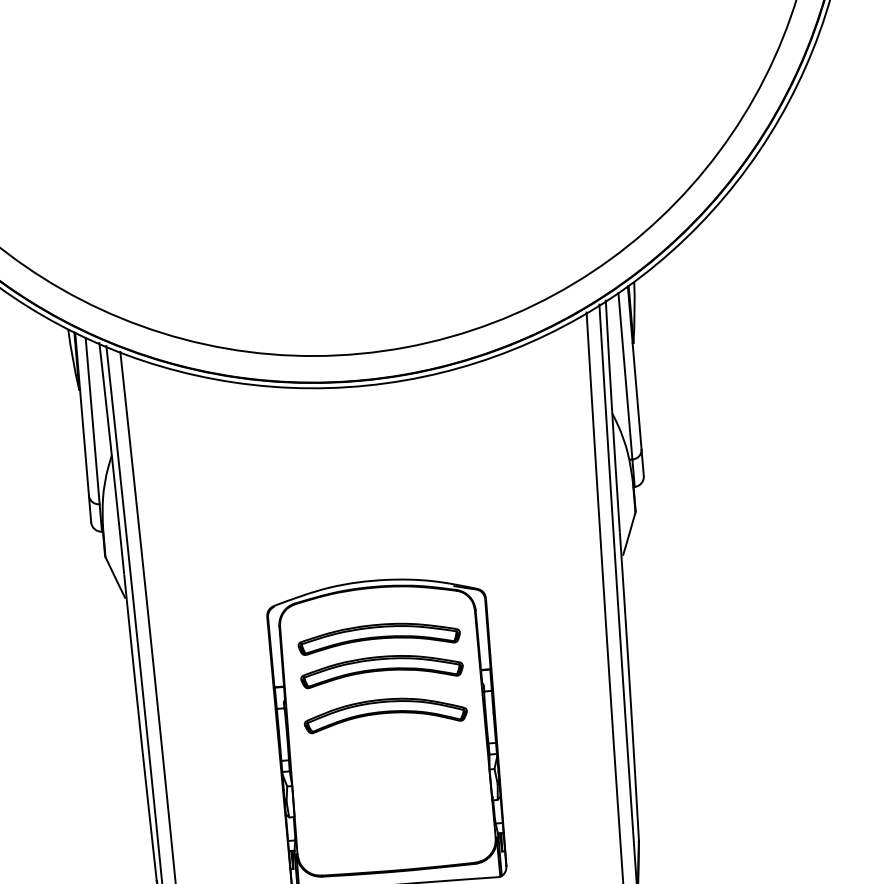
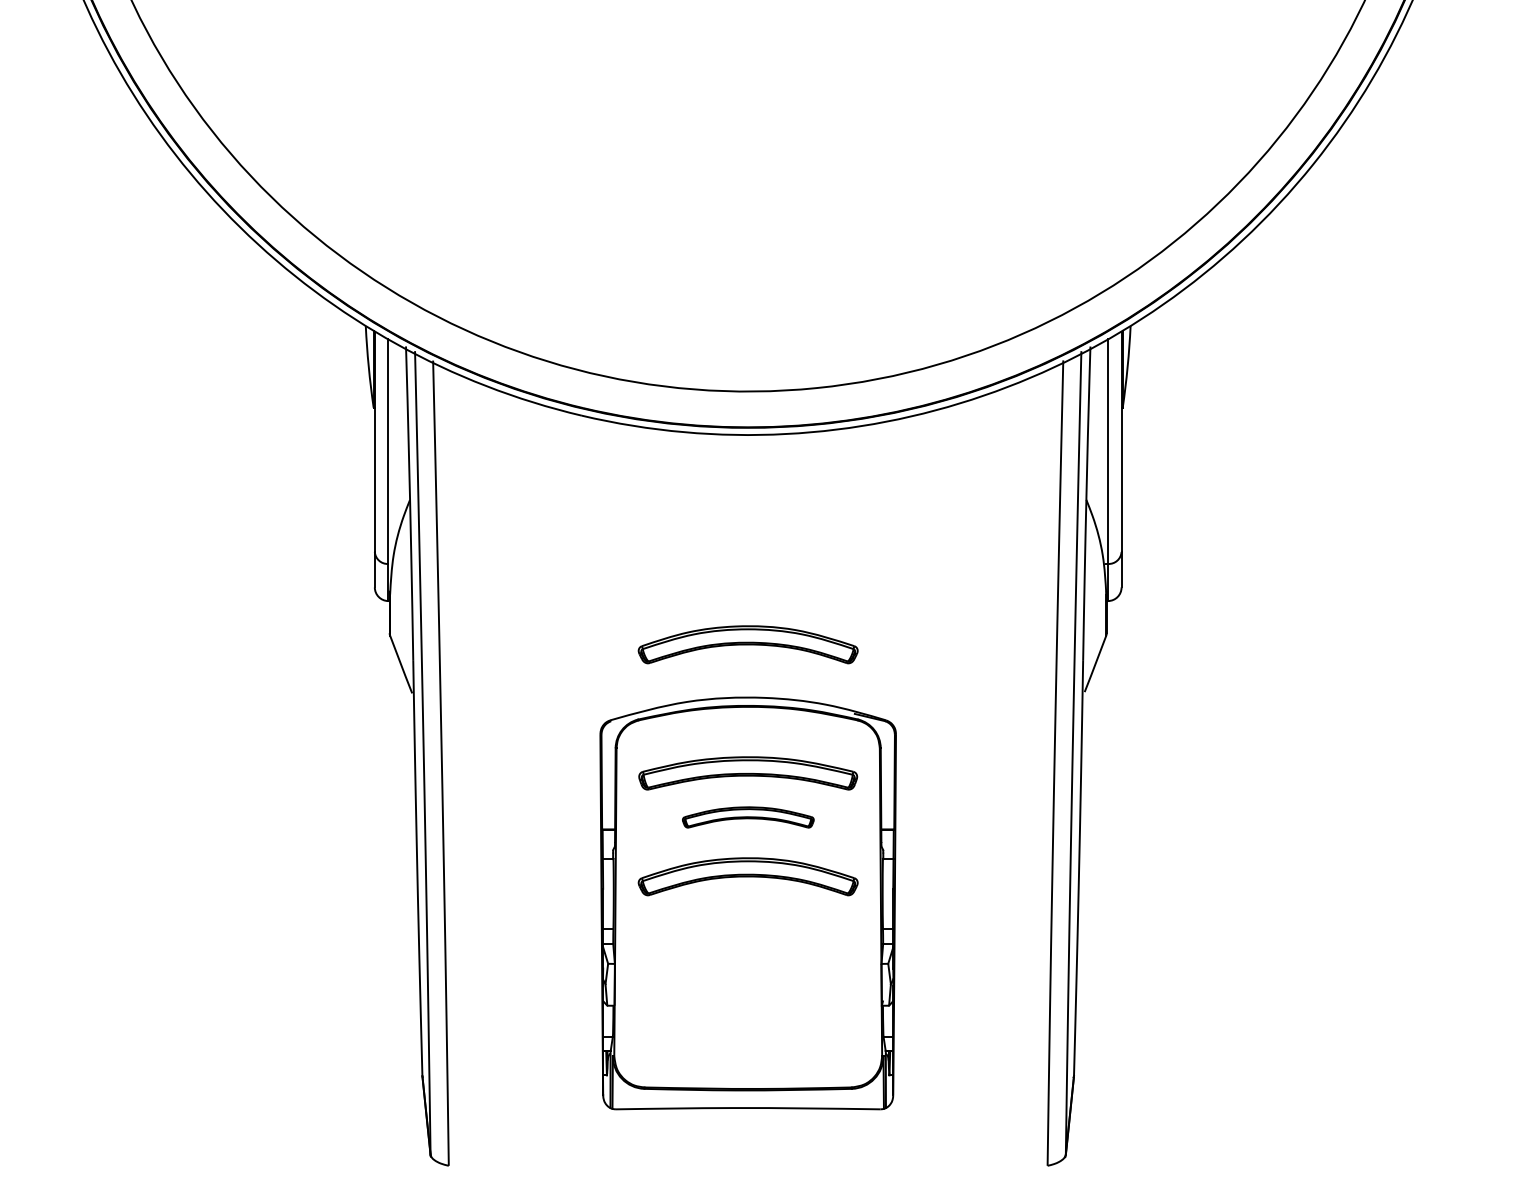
part: (370, 541) -> (747, 644), added
part: (382, 669) -> (748, 817), size x0.6

